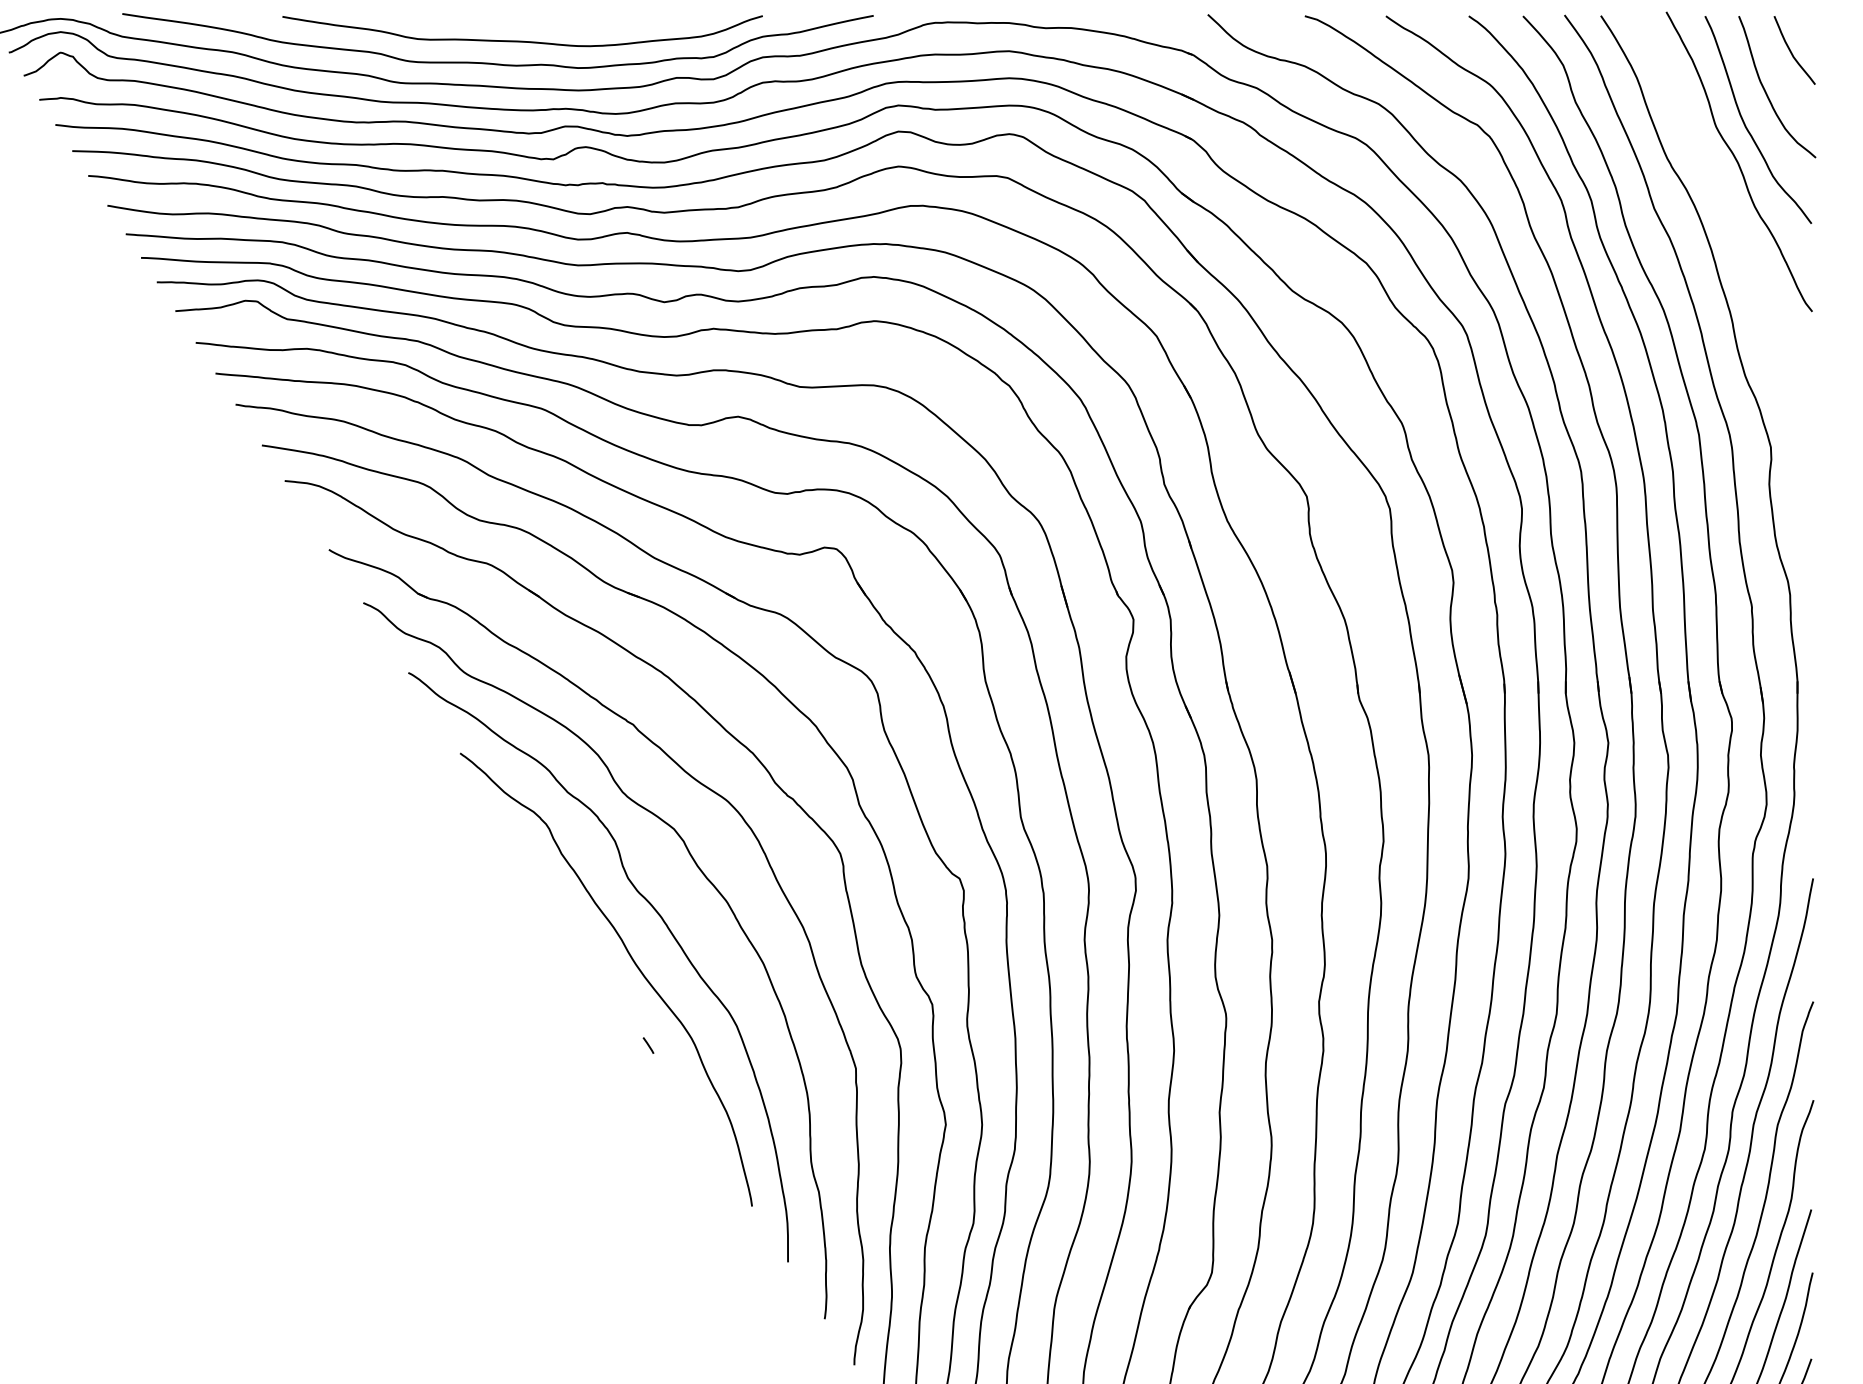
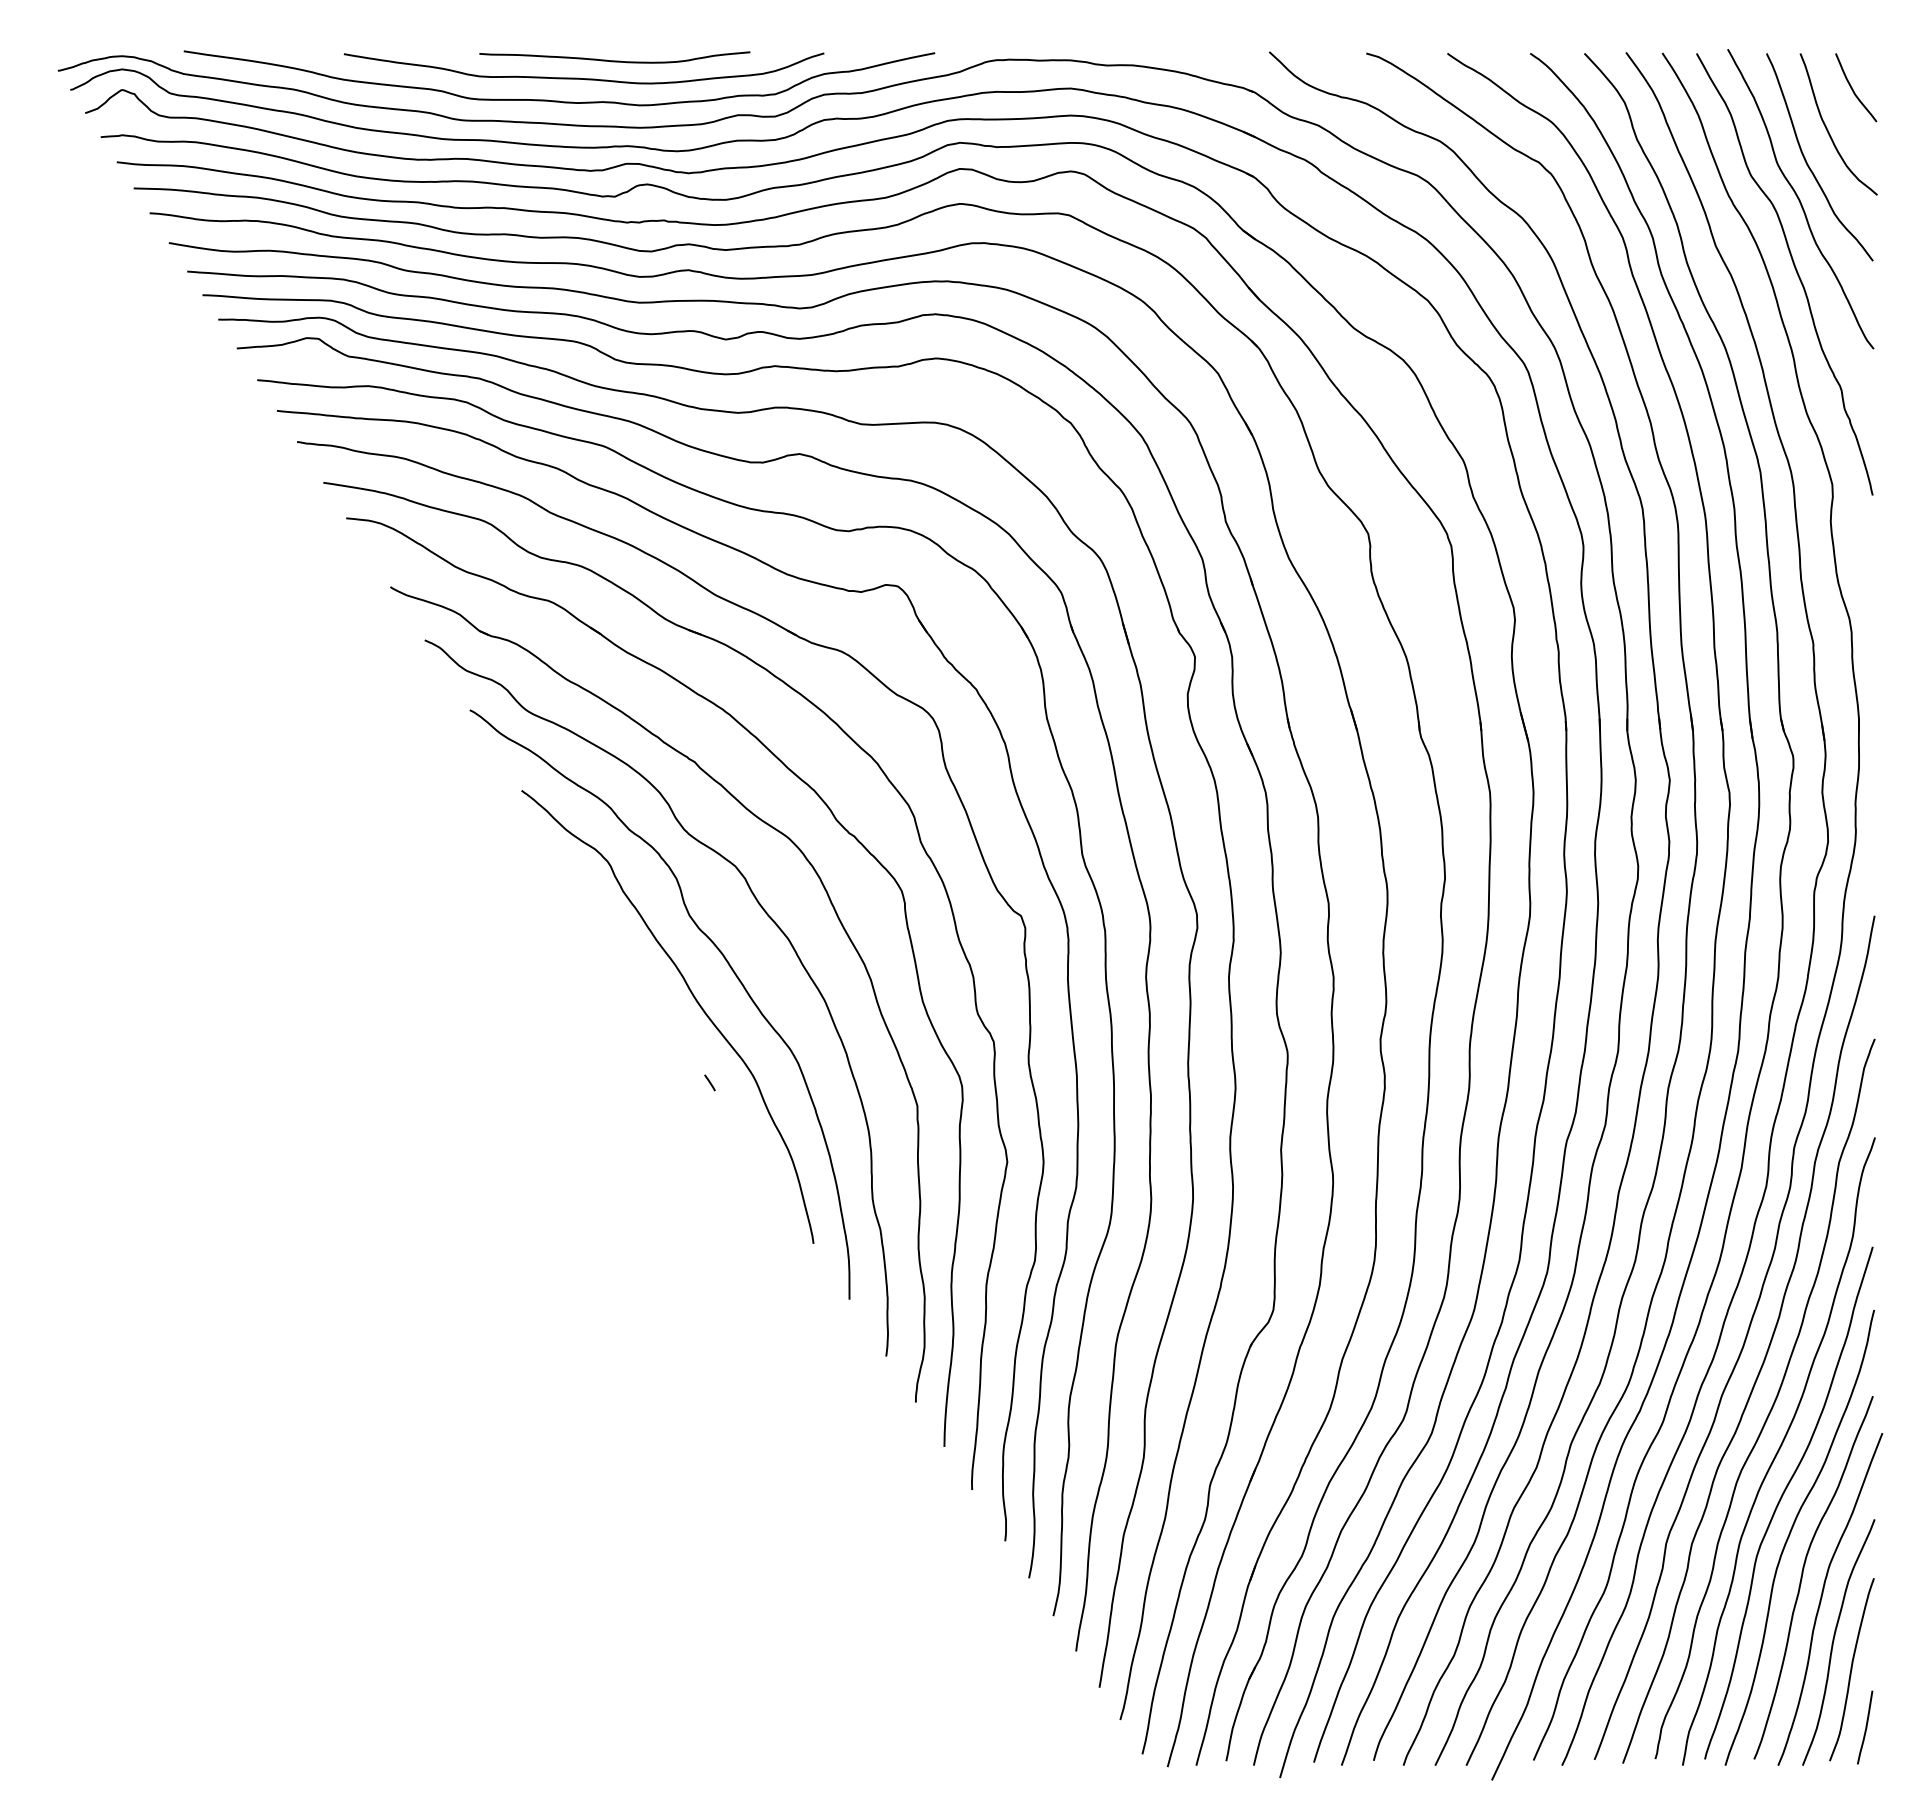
curve: (553, 23) -> (614, 60), added
curve: (1733, 231) -> (1794, 268), added

